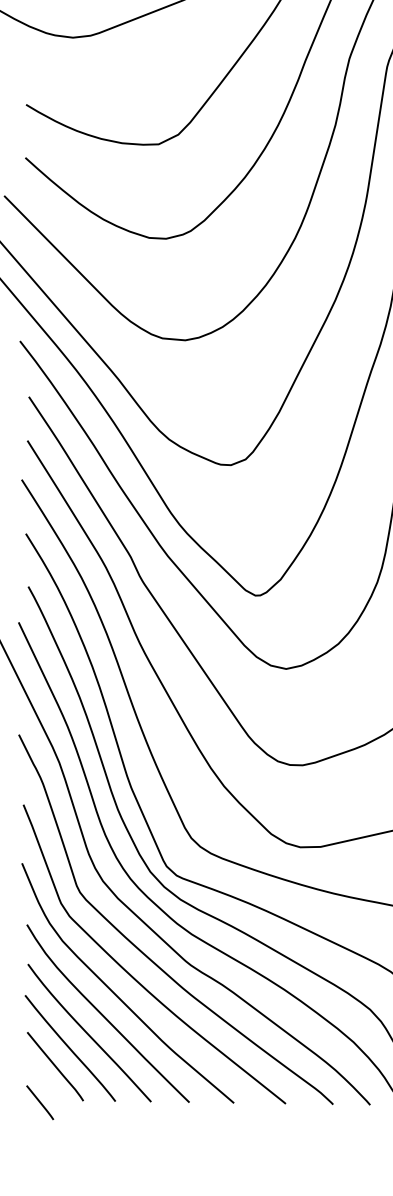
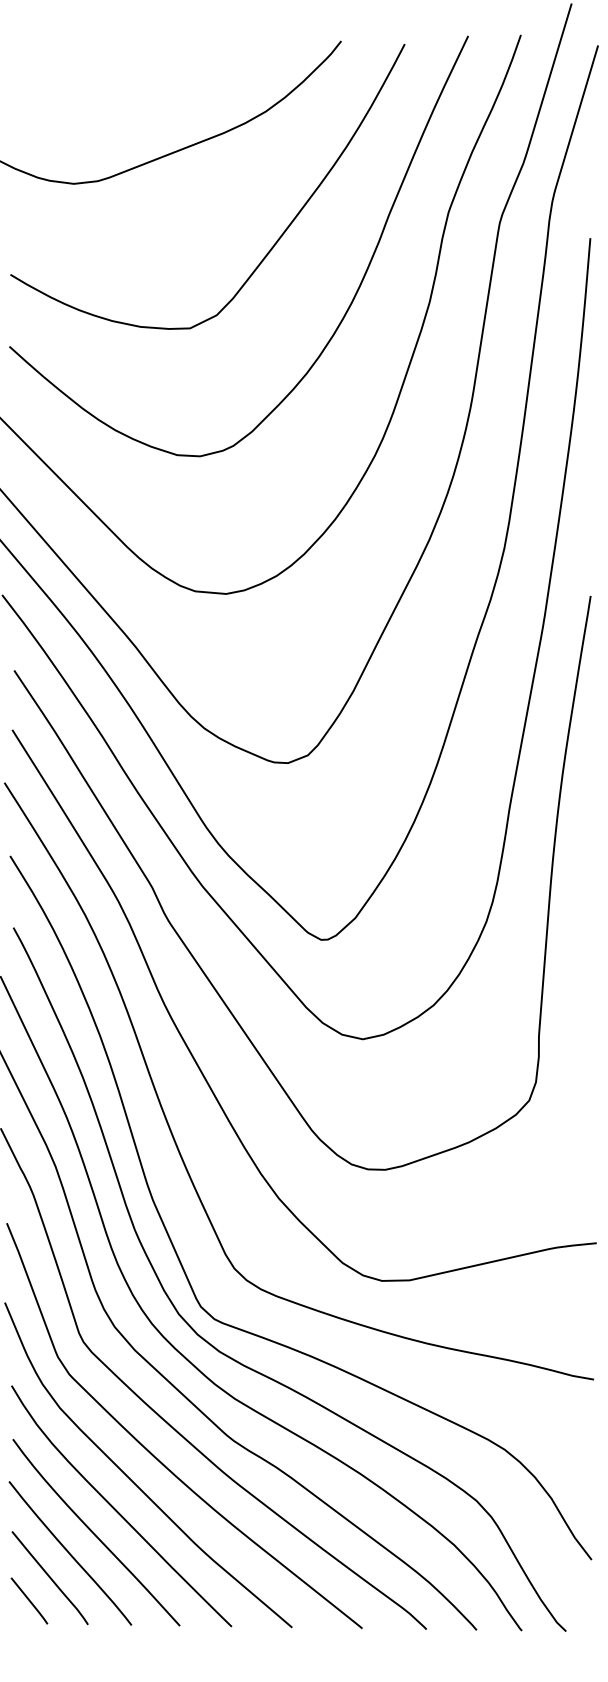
line: (40, 1102) -> (29, 1600), moved

